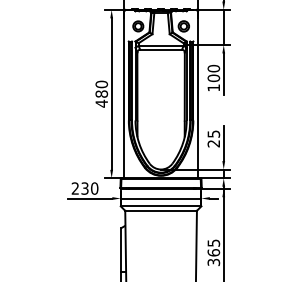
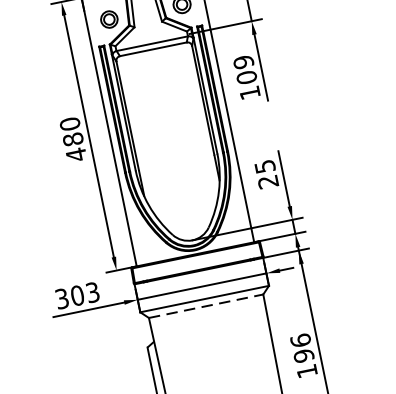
text: (214, 68) -> (244, 61), 100 -> 109
text: (84, 188) -> (76, 295), 230 -> 303
line: (161, 210) -> (206, 305), solid -> dashed
text: (213, 252) -> (303, 355), 365 -> 196

